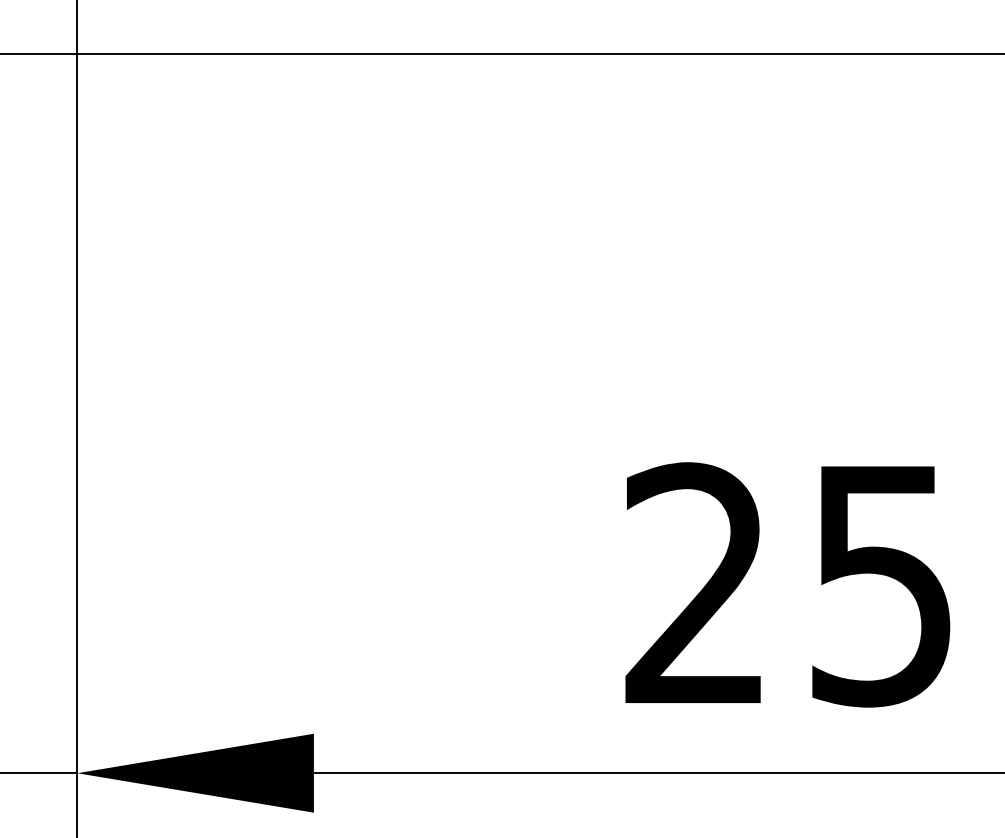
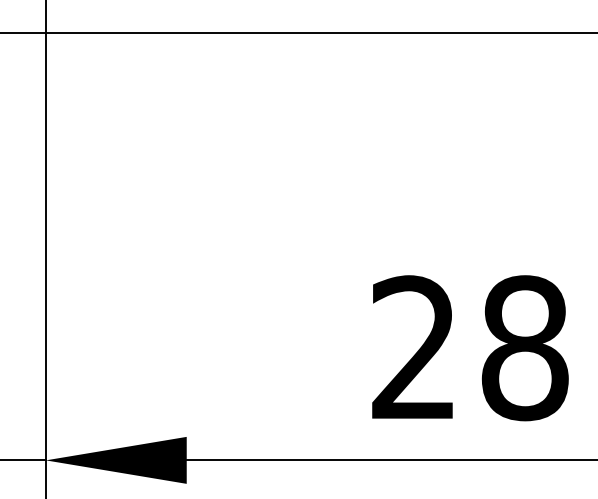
text: (881, 585) -> (524, 348), 25 -> 28

